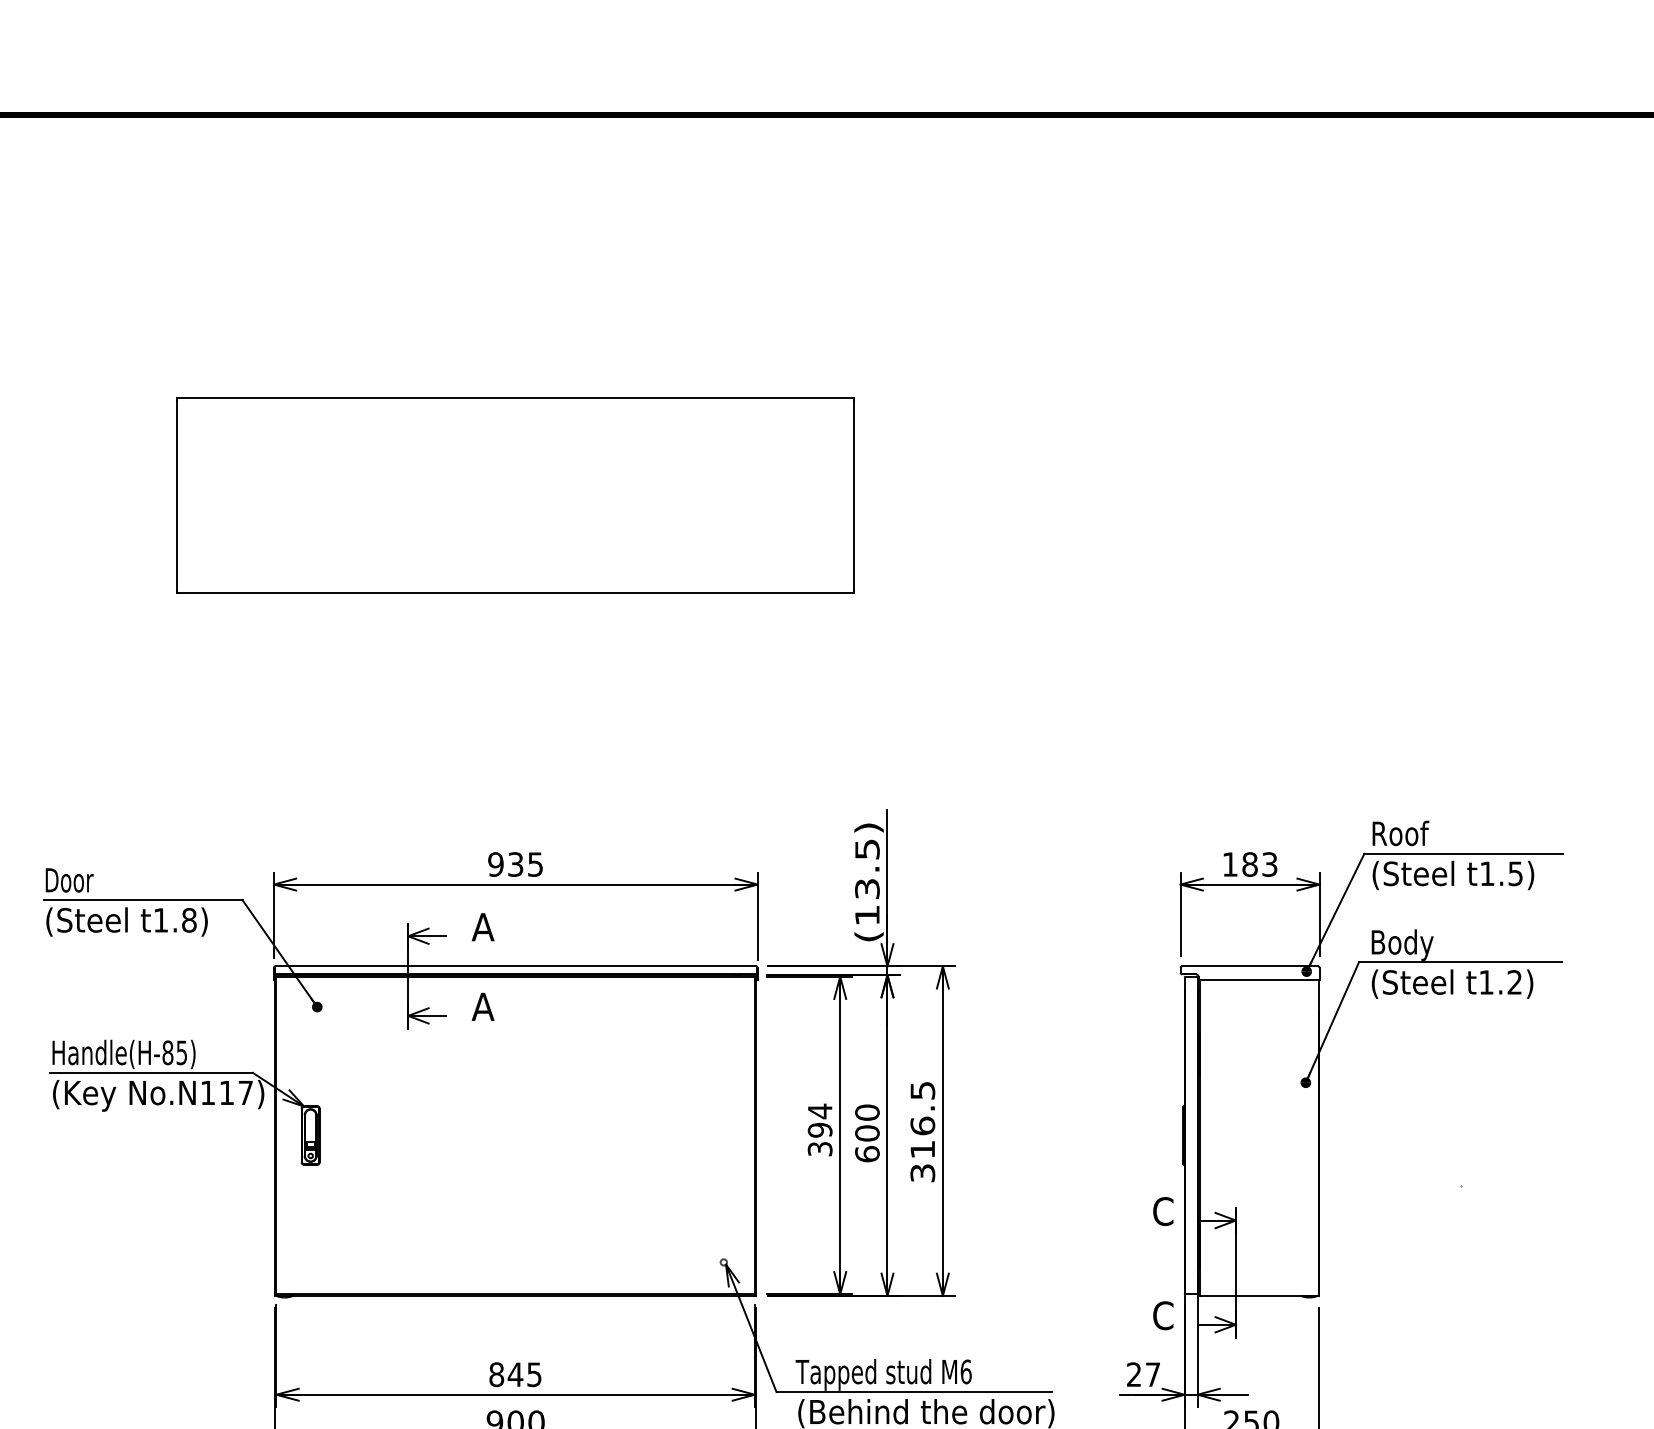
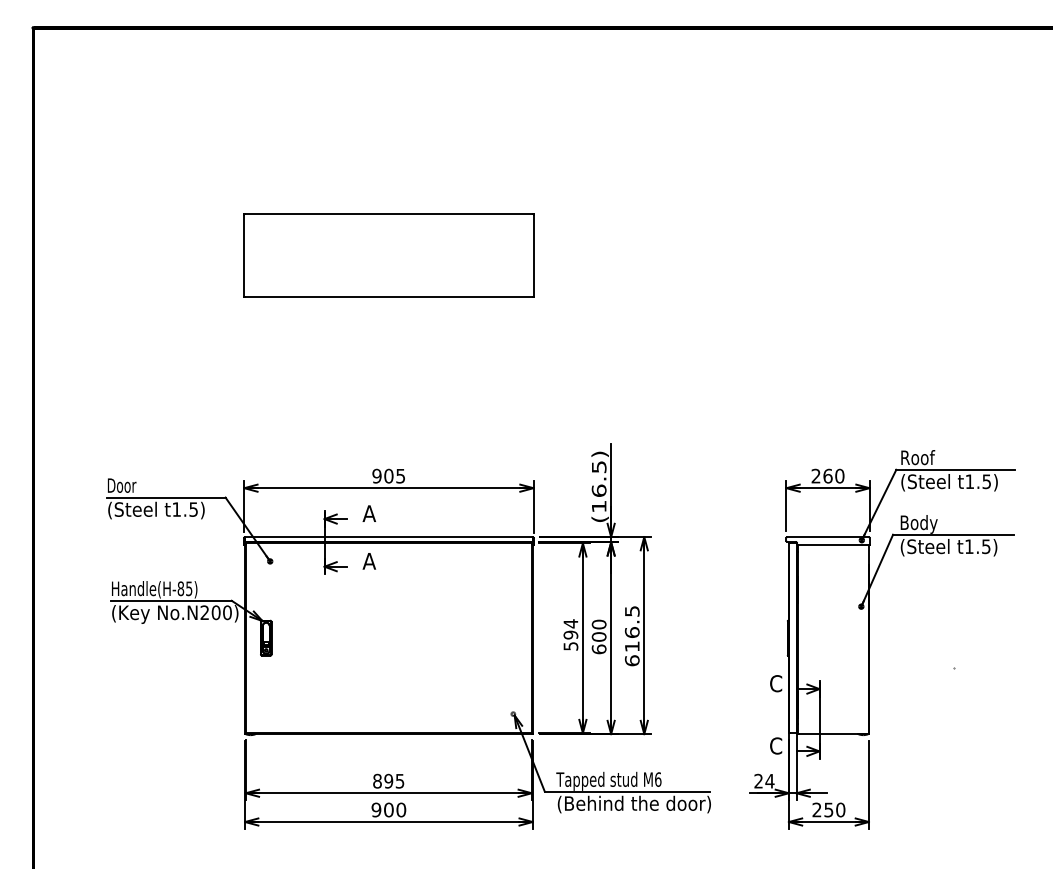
part: (515, 495) -> (388, 255), size x0.71
text: (515, 863) -> (388, 475), 935 -> 905
text: (1249, 863) -> (827, 475), 183 -> 260
text: (866, 888) -> (598, 490), (13.5) -> (16.5)
text: (189, 920) -> (193, 509), t1.8) -> t1.5)
text: (1515, 982) -> (986, 546), t1.2) -> t1.5)
text: (225, 1092) -> (215, 612), No.N117) -> No.N200)
text: (819, 1149) -> (570, 646), 394 -> 594
text: (921, 1172) -> (631, 660), 316.5 -> 616.5
text: (515, 1373) -> (388, 780), 845 -> 895
text: (1152, 1375) -> (769, 781), 27 -> 24

